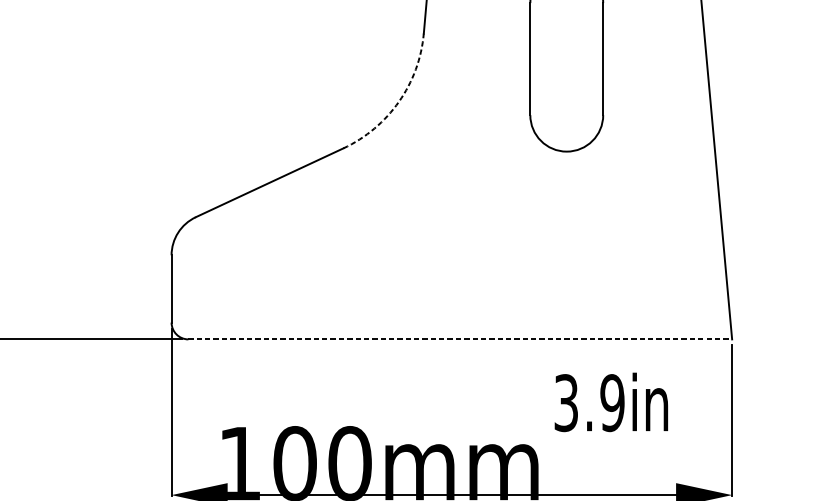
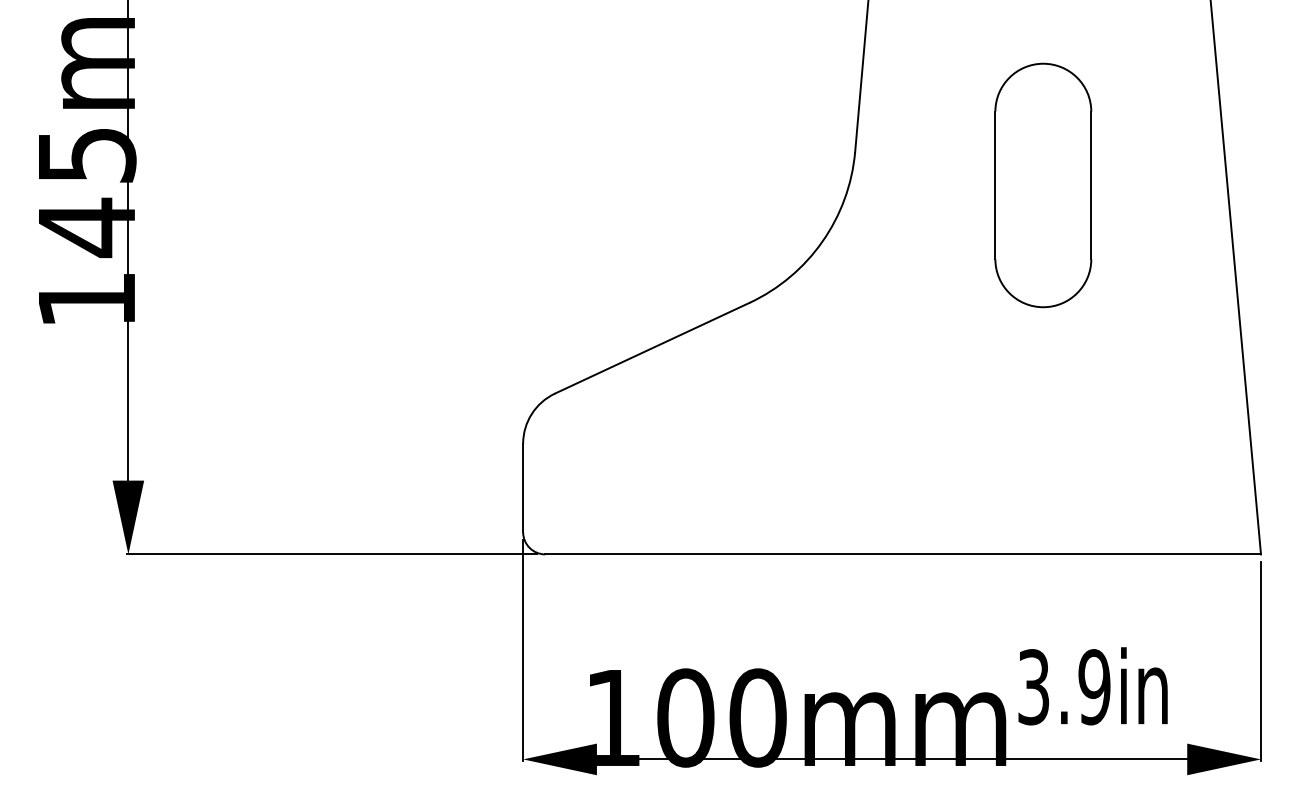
arc: (399, 101) -> (822, 241), dashed -> solid
line: (460, 339) -> (903, 554), dashed -> solid
text: (610, 402) -> (1092, 686), moved

